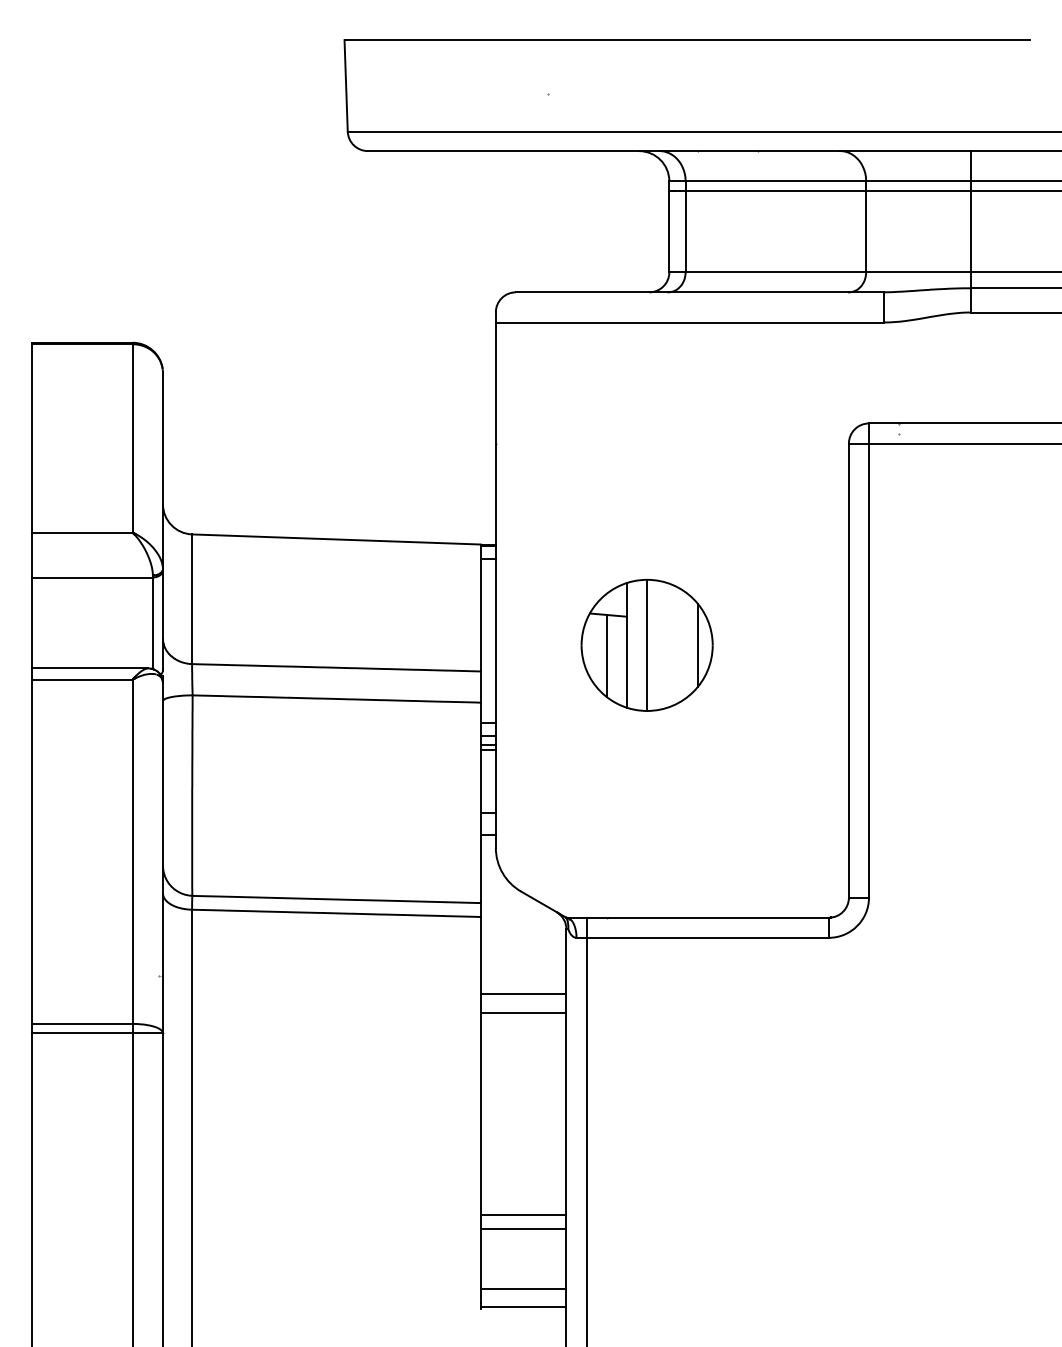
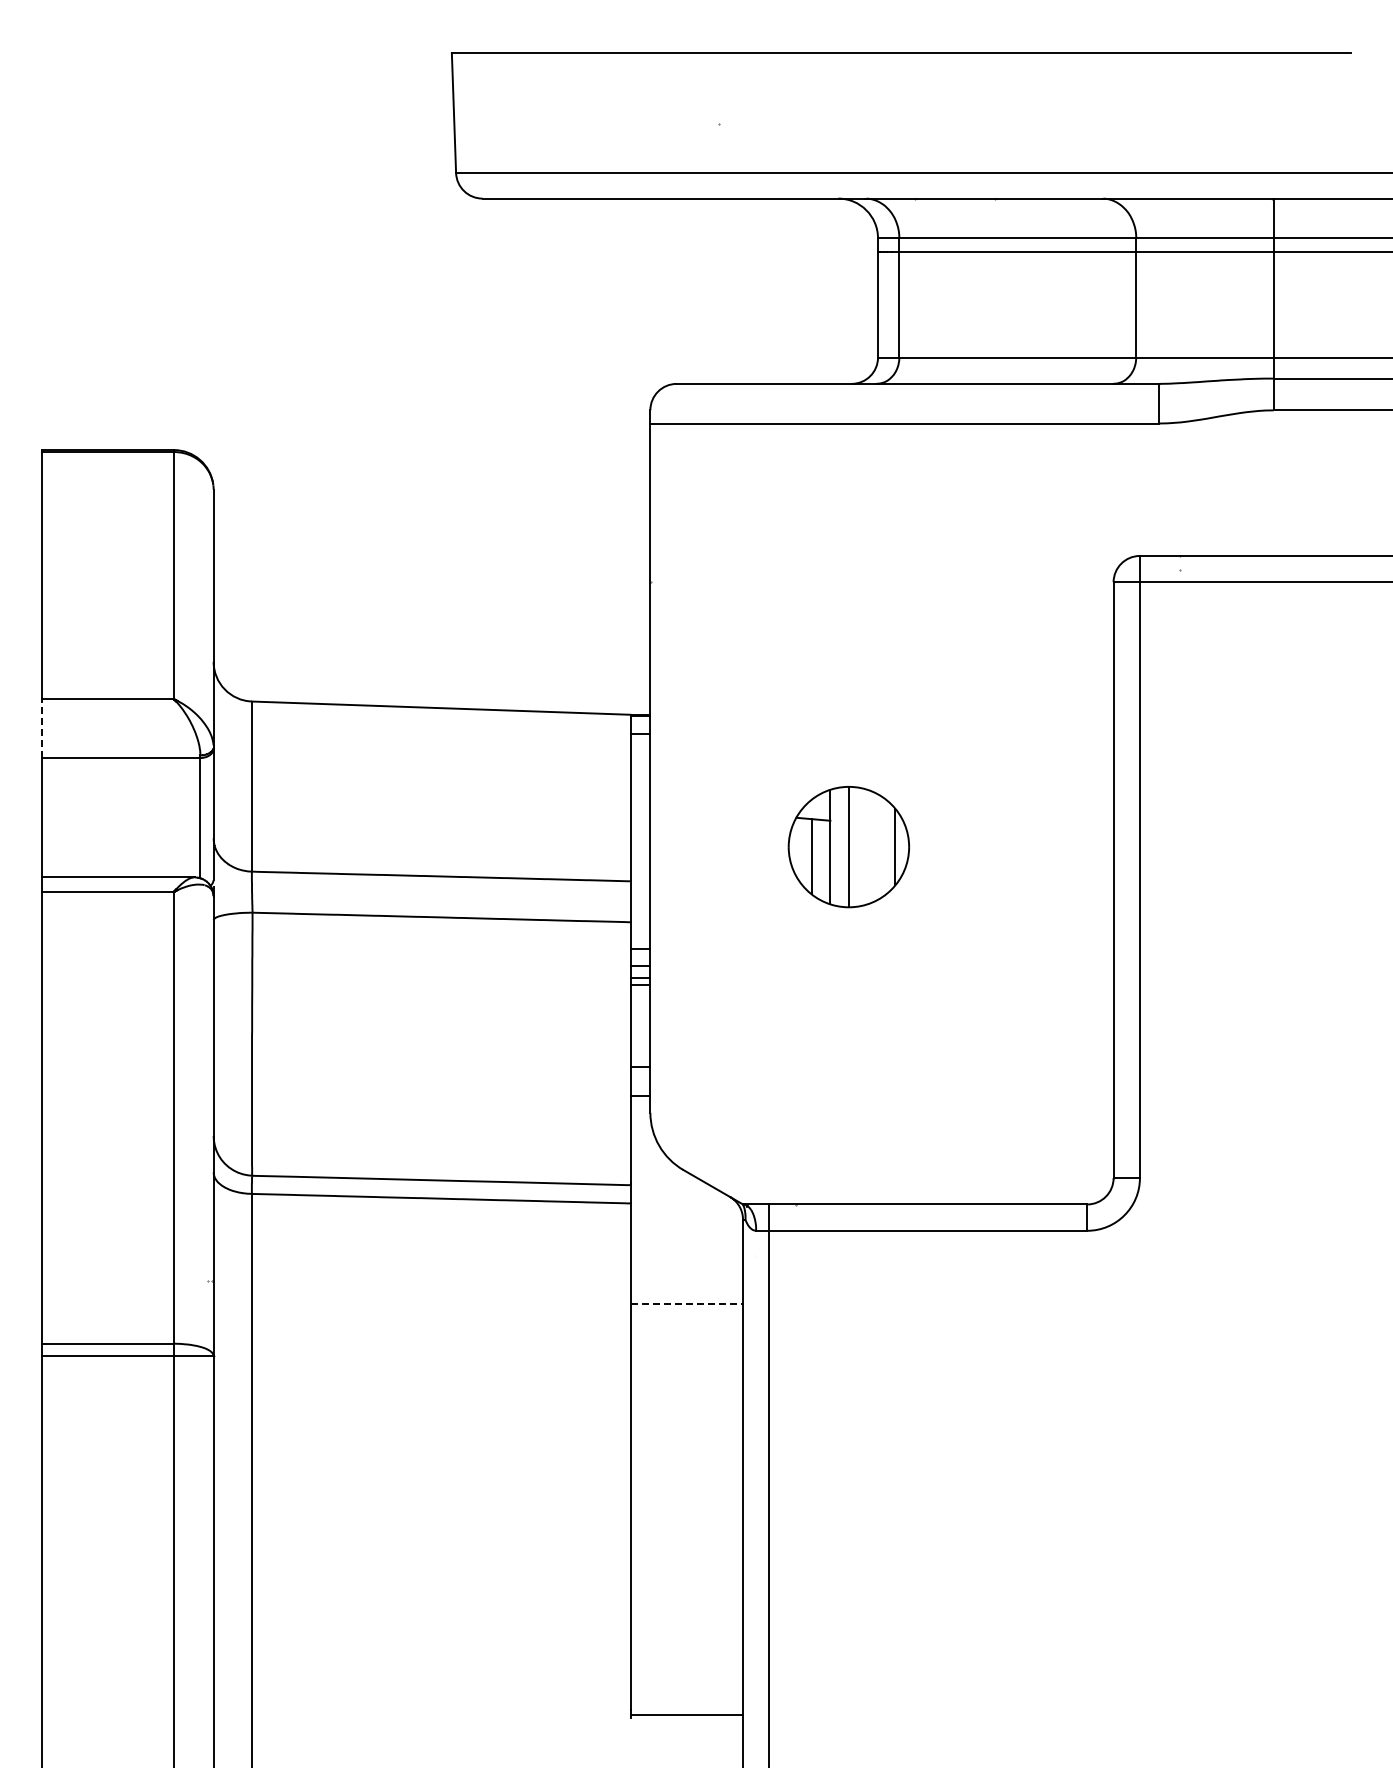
line: (31, 554) -> (41, 728), solid -> dashed
part: (646, 644) -> (848, 846), size x0.7
line: (524, 994) -> (687, 1304), solid -> dashed
line: (523, 1013) -> (686, 1329), removed
line: (523, 1214) -> (686, 1593), removed
line: (523, 1229) -> (686, 1613), removed
line: (523, 1288) -> (686, 1691), removed

